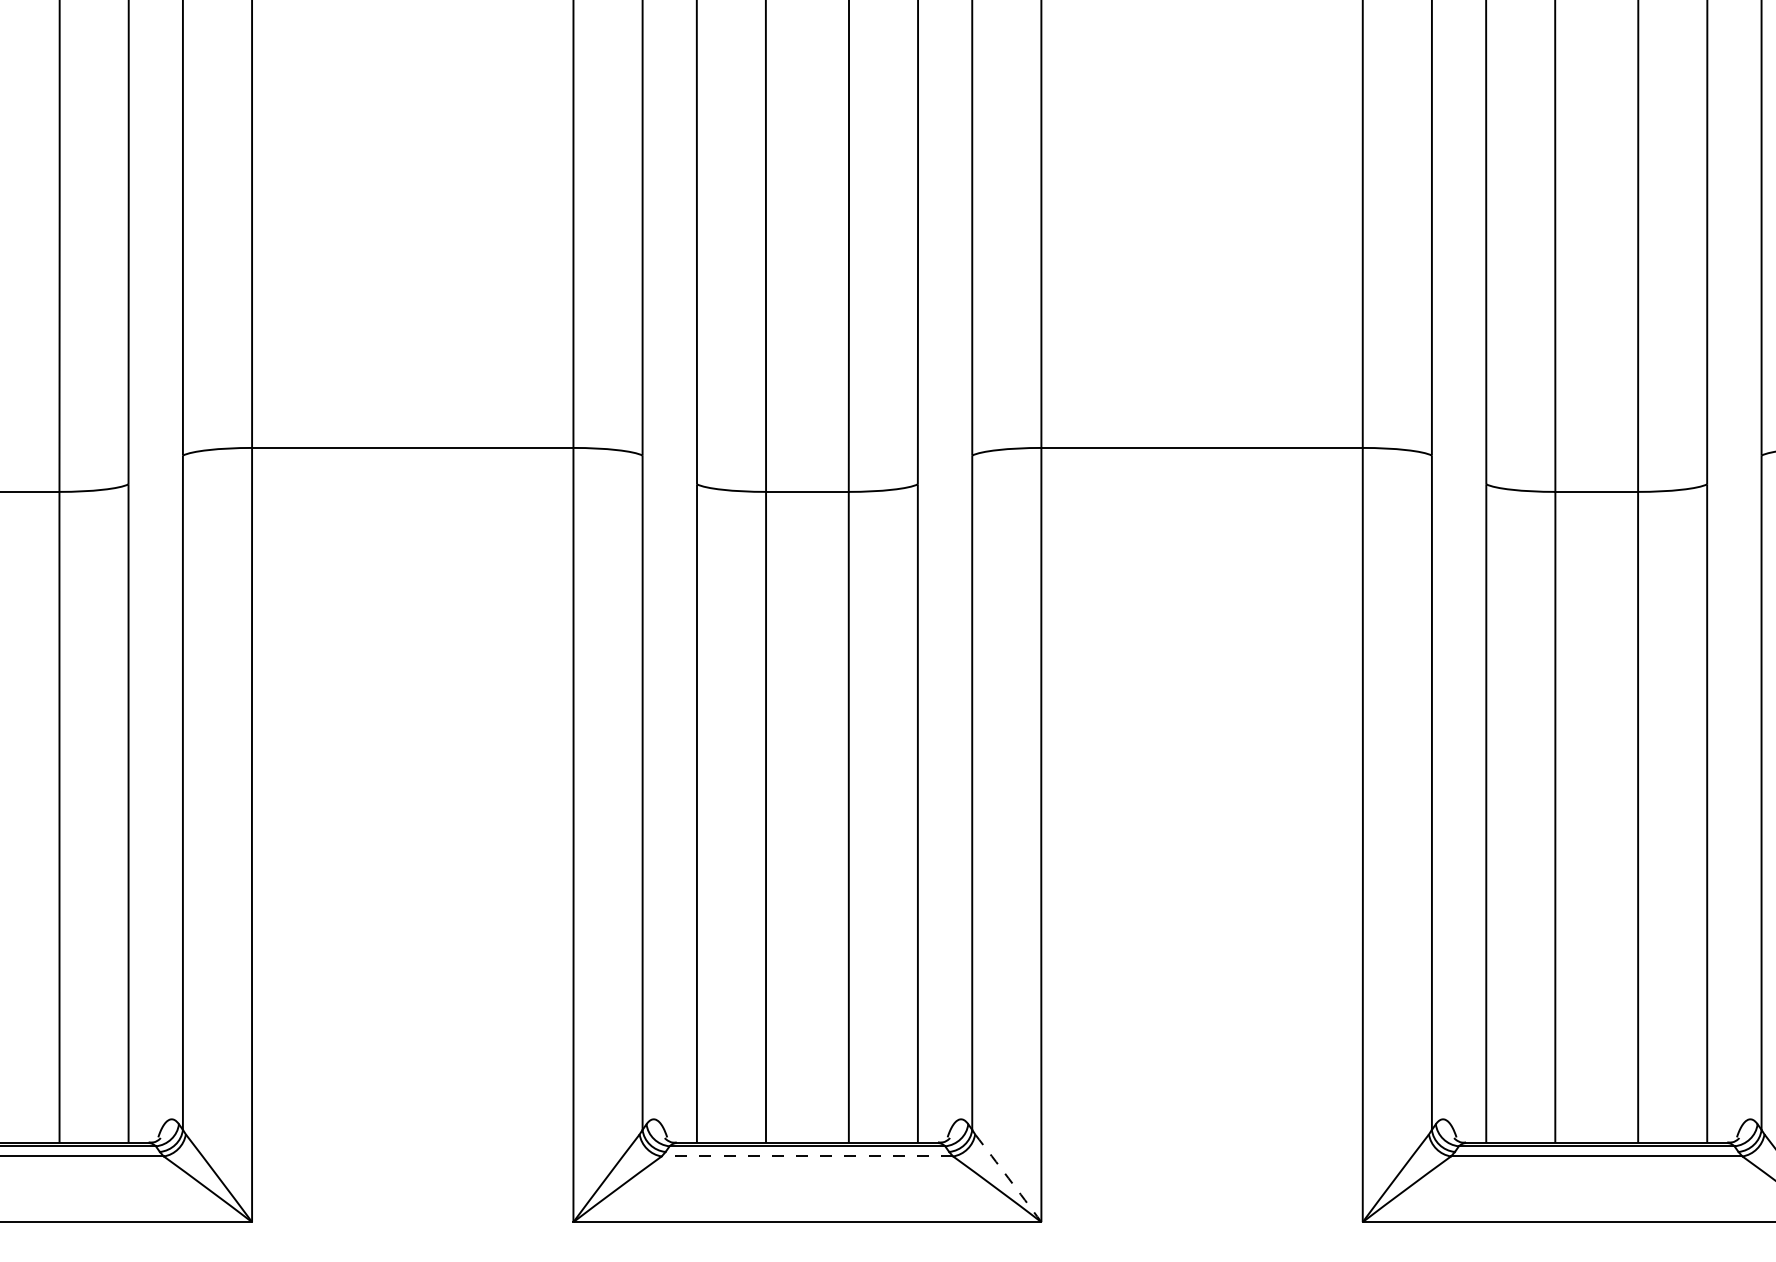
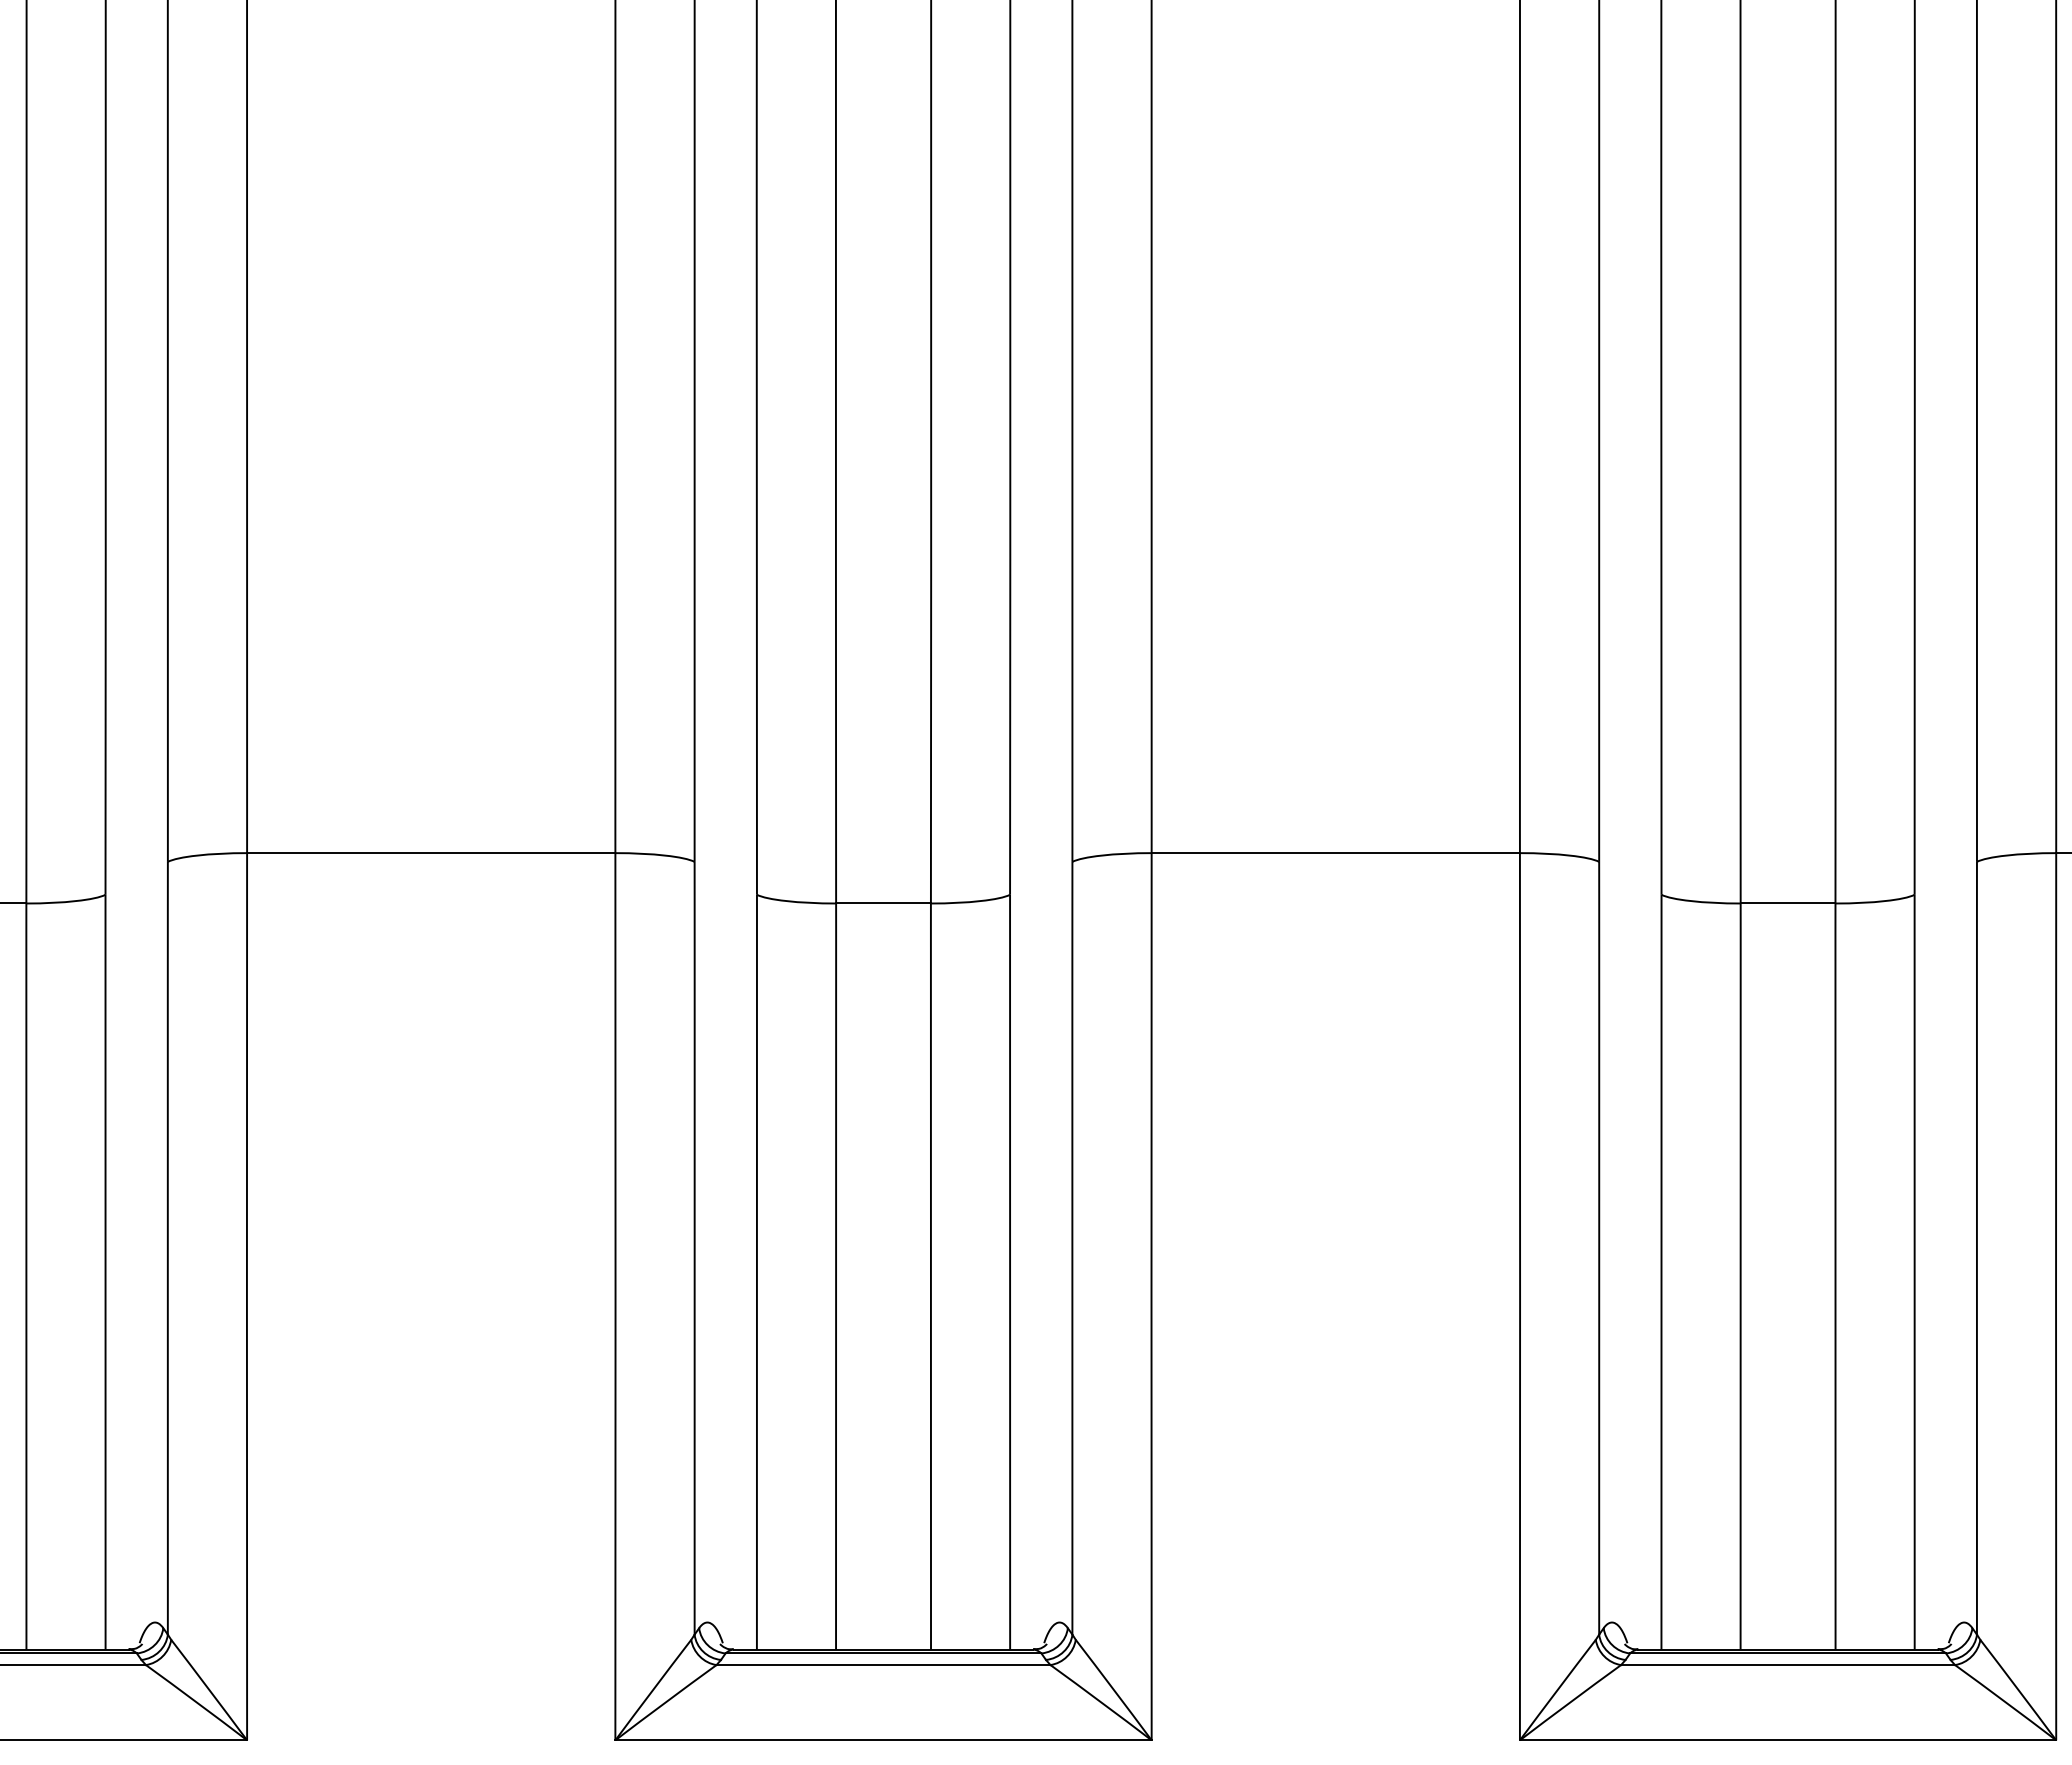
line: (807, 1156) -> (883, 1665), dashed -> solid
arc: (1008, 1177) -> (1113, 1689), dashed -> solid

